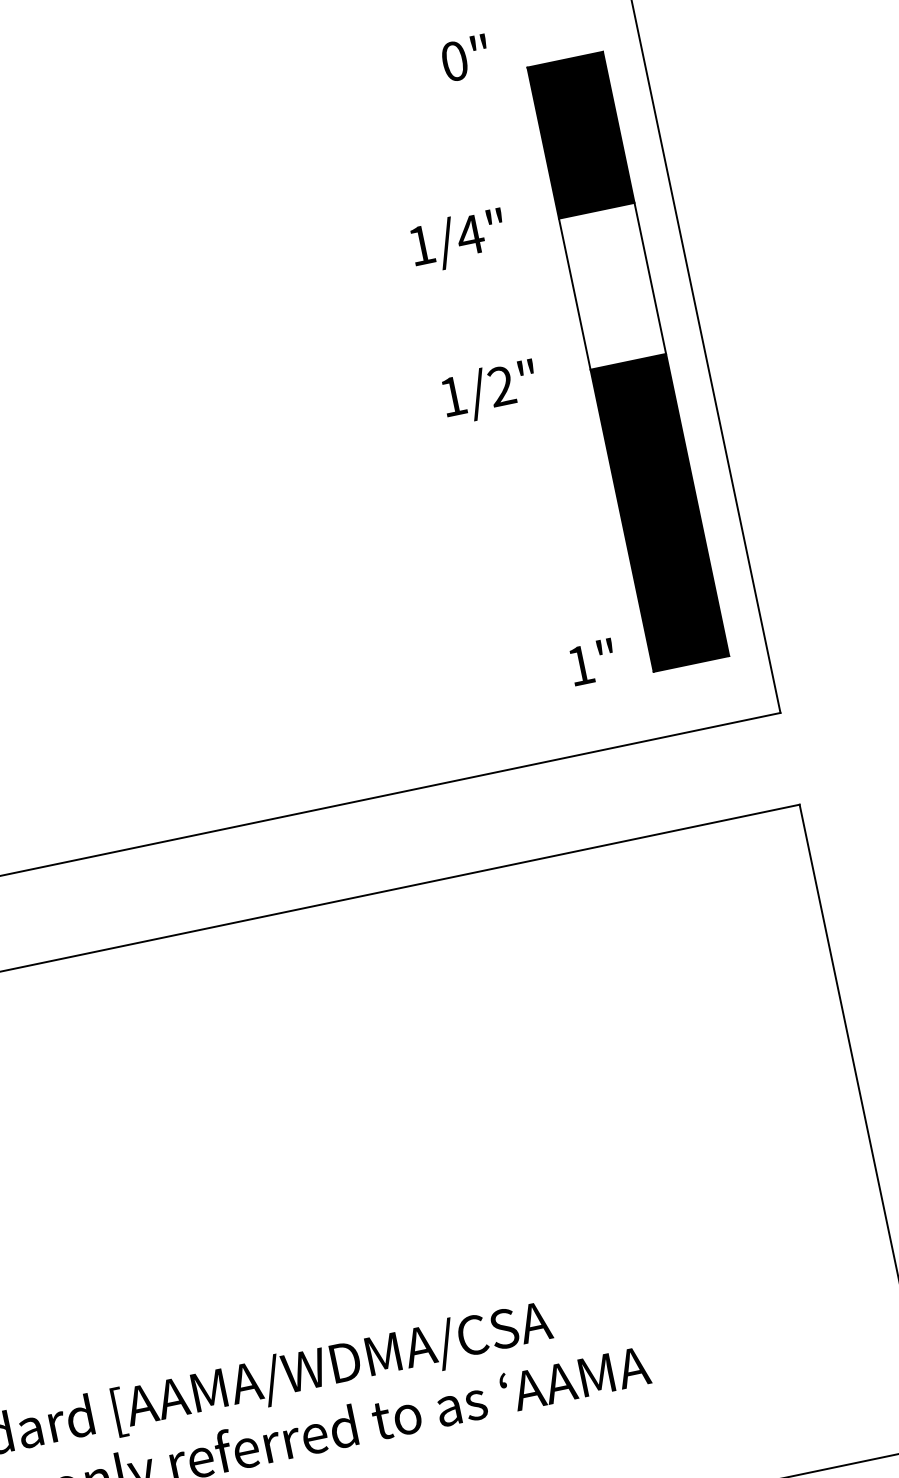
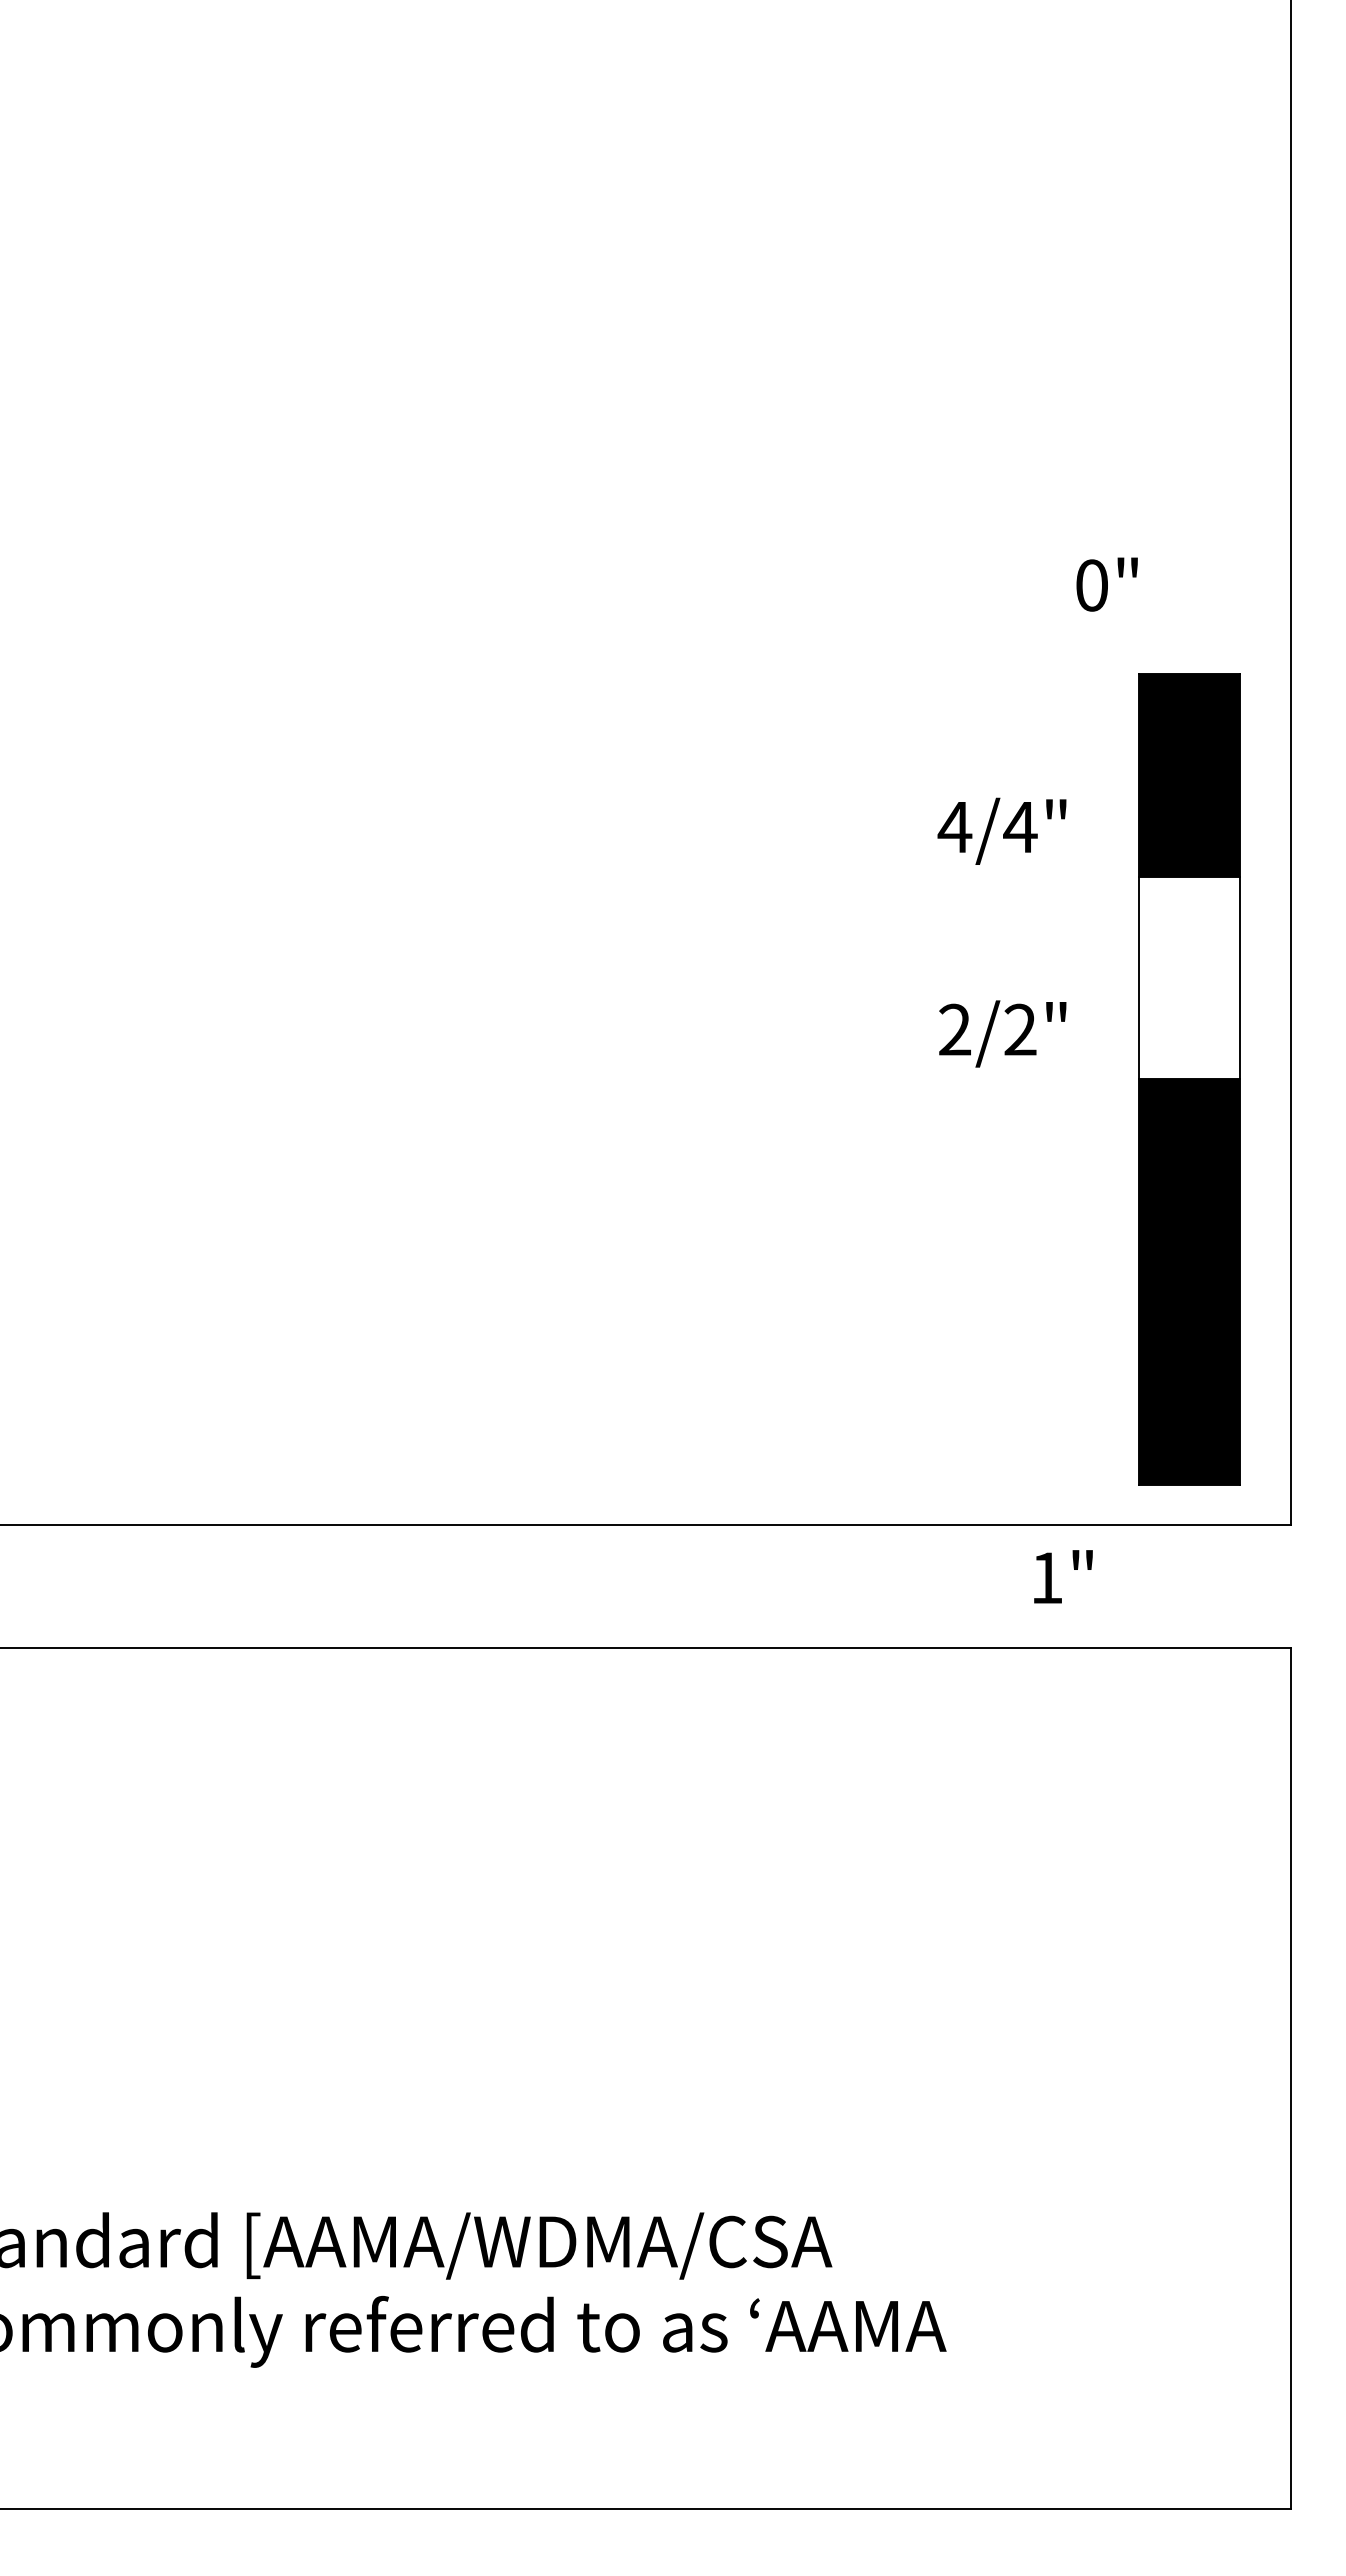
text: (465, 58) -> (1106, 584), moved
text: (421, 245) -> (954, 827), 1/4" -> 4/4"
part: (628, 361) -> (1189, 1079), moved
text: (452, 396) -> (954, 1029), 1/2" -> 2/2"
text: (592, 661) -> (1063, 1576), moved

